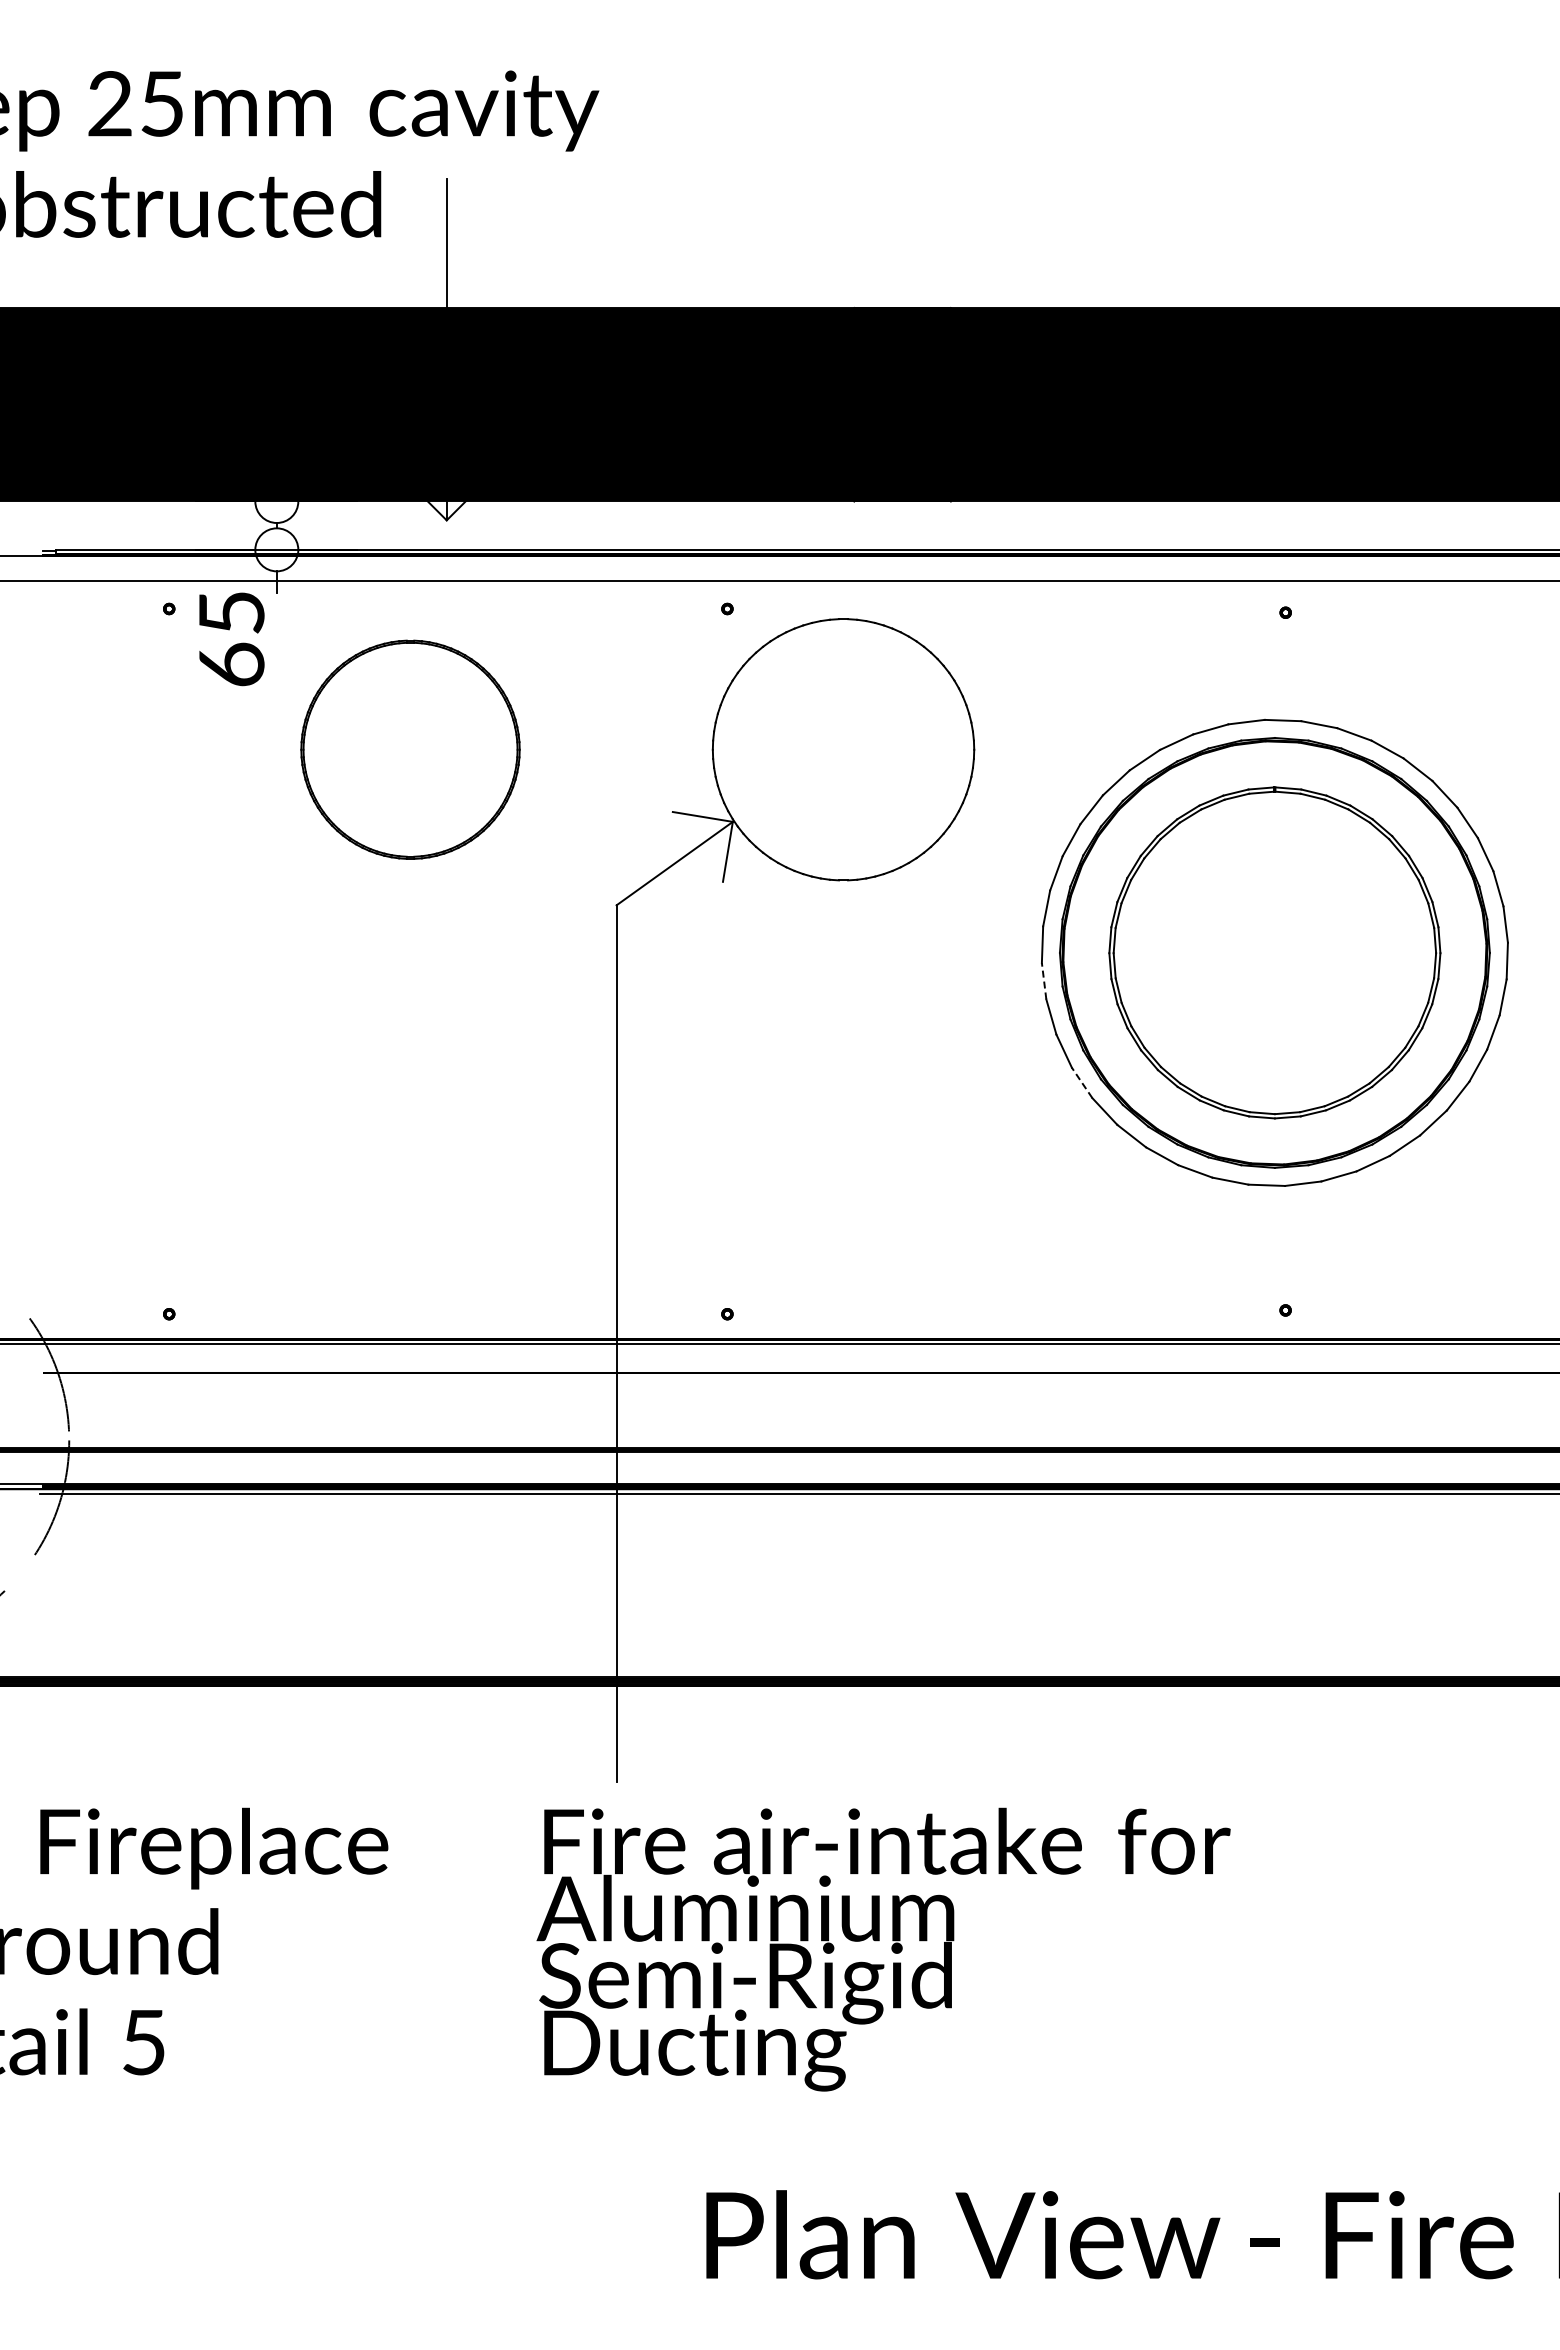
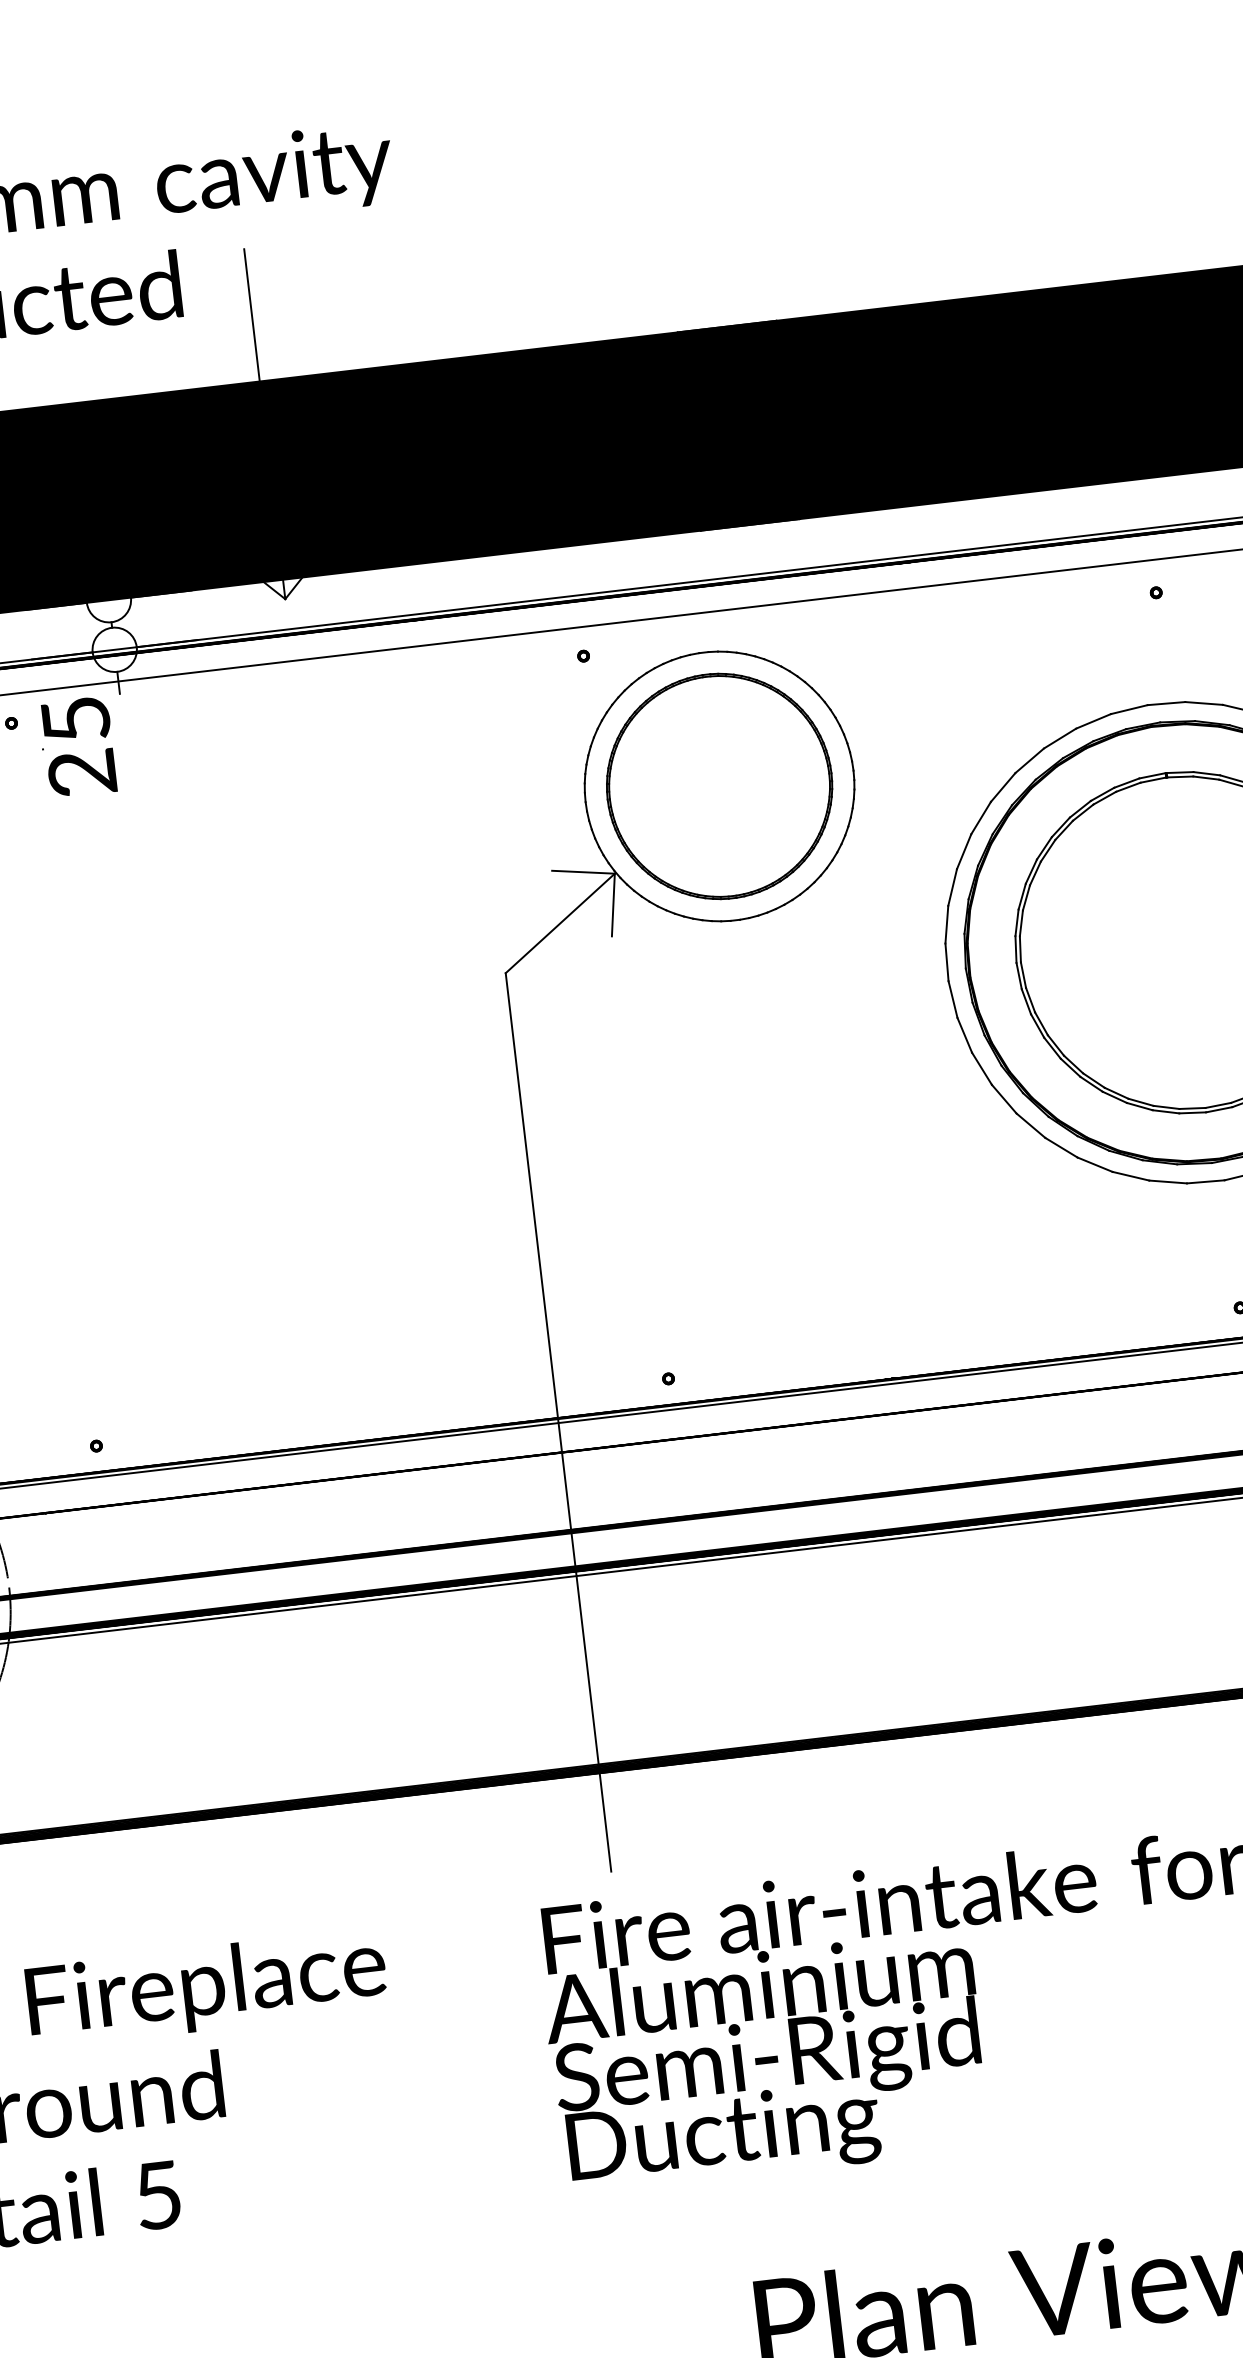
text: (231, 664) -> (82, 772), 65 -> 25
part: (410, 749) -> (719, 786), moved
line: (1044, 980) -> (953, 998), dashed -> solid
line: (1081, 1082) -> (1003, 1098), dashed -> solid

